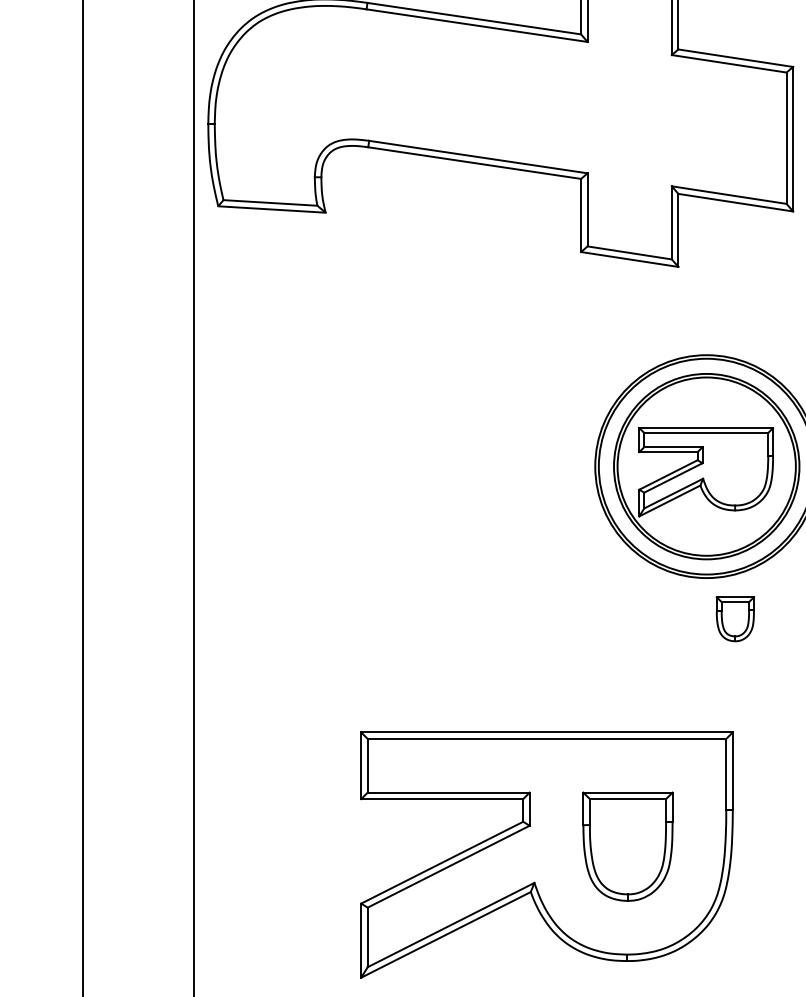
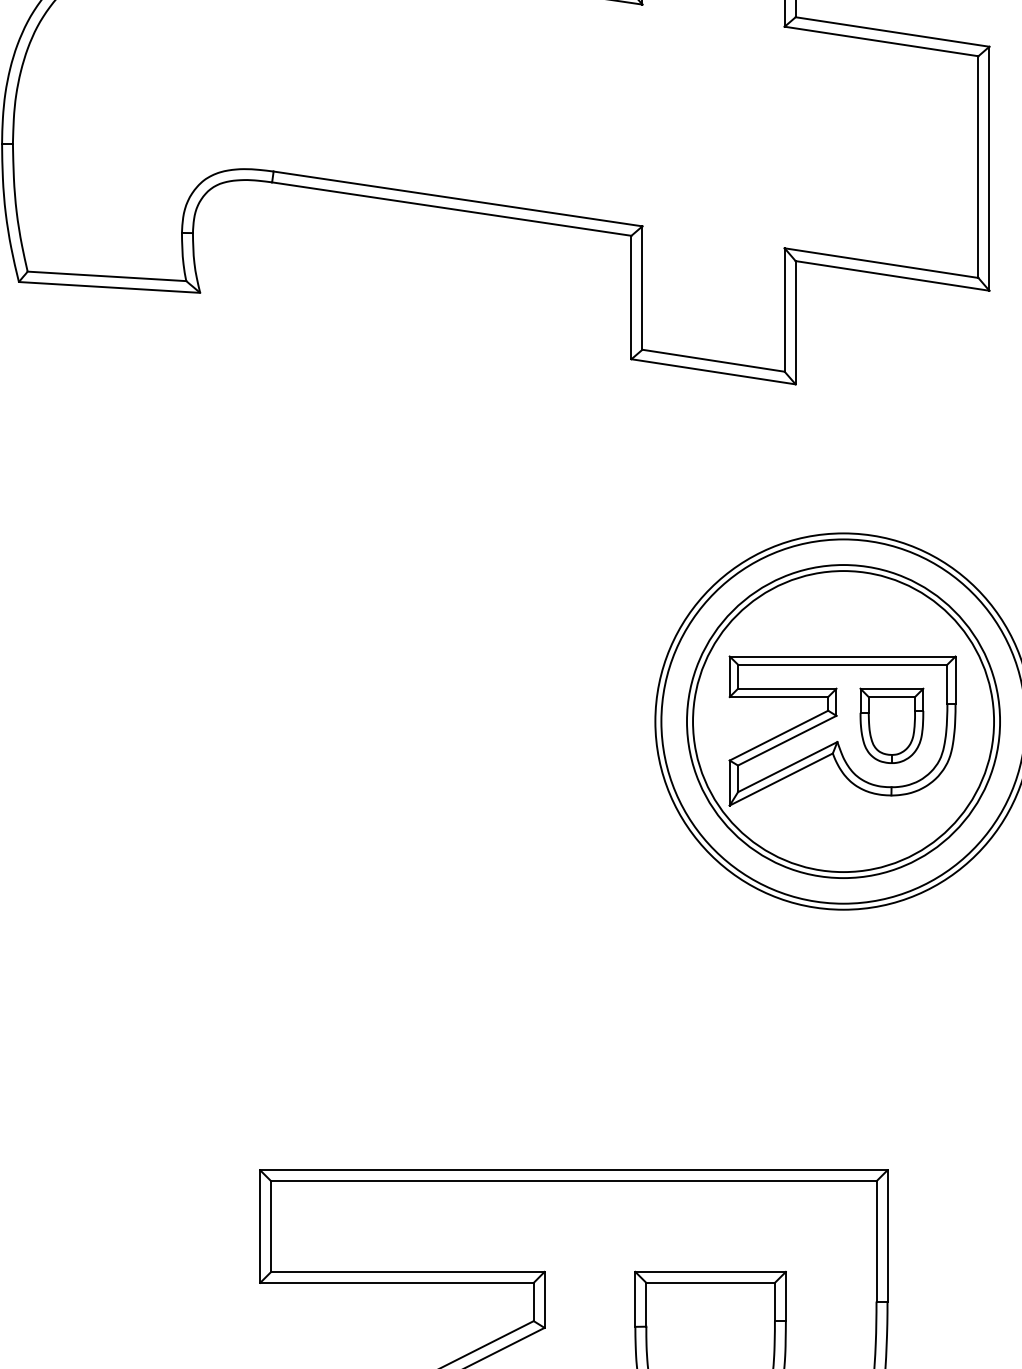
part: (734, 619) -> (890, 726), moved

